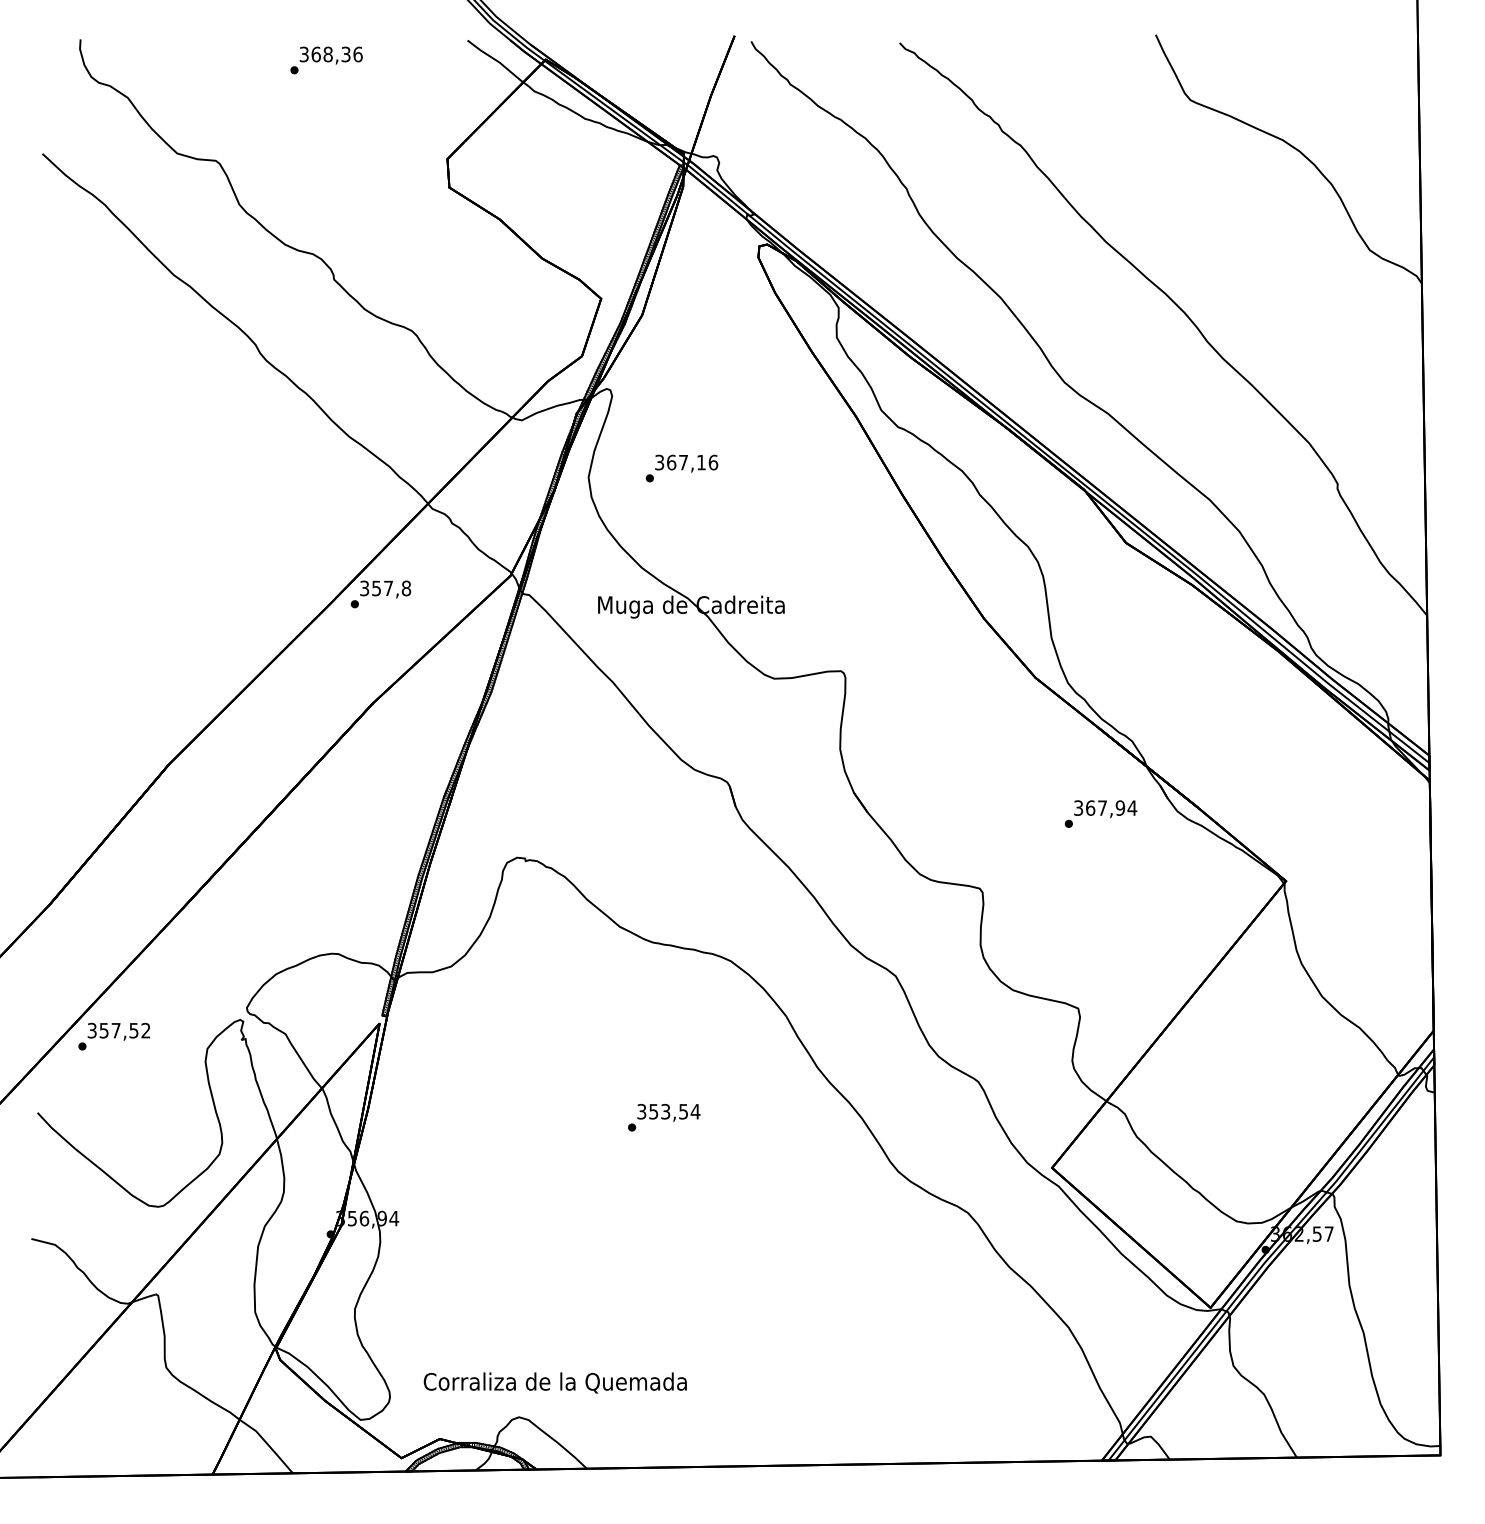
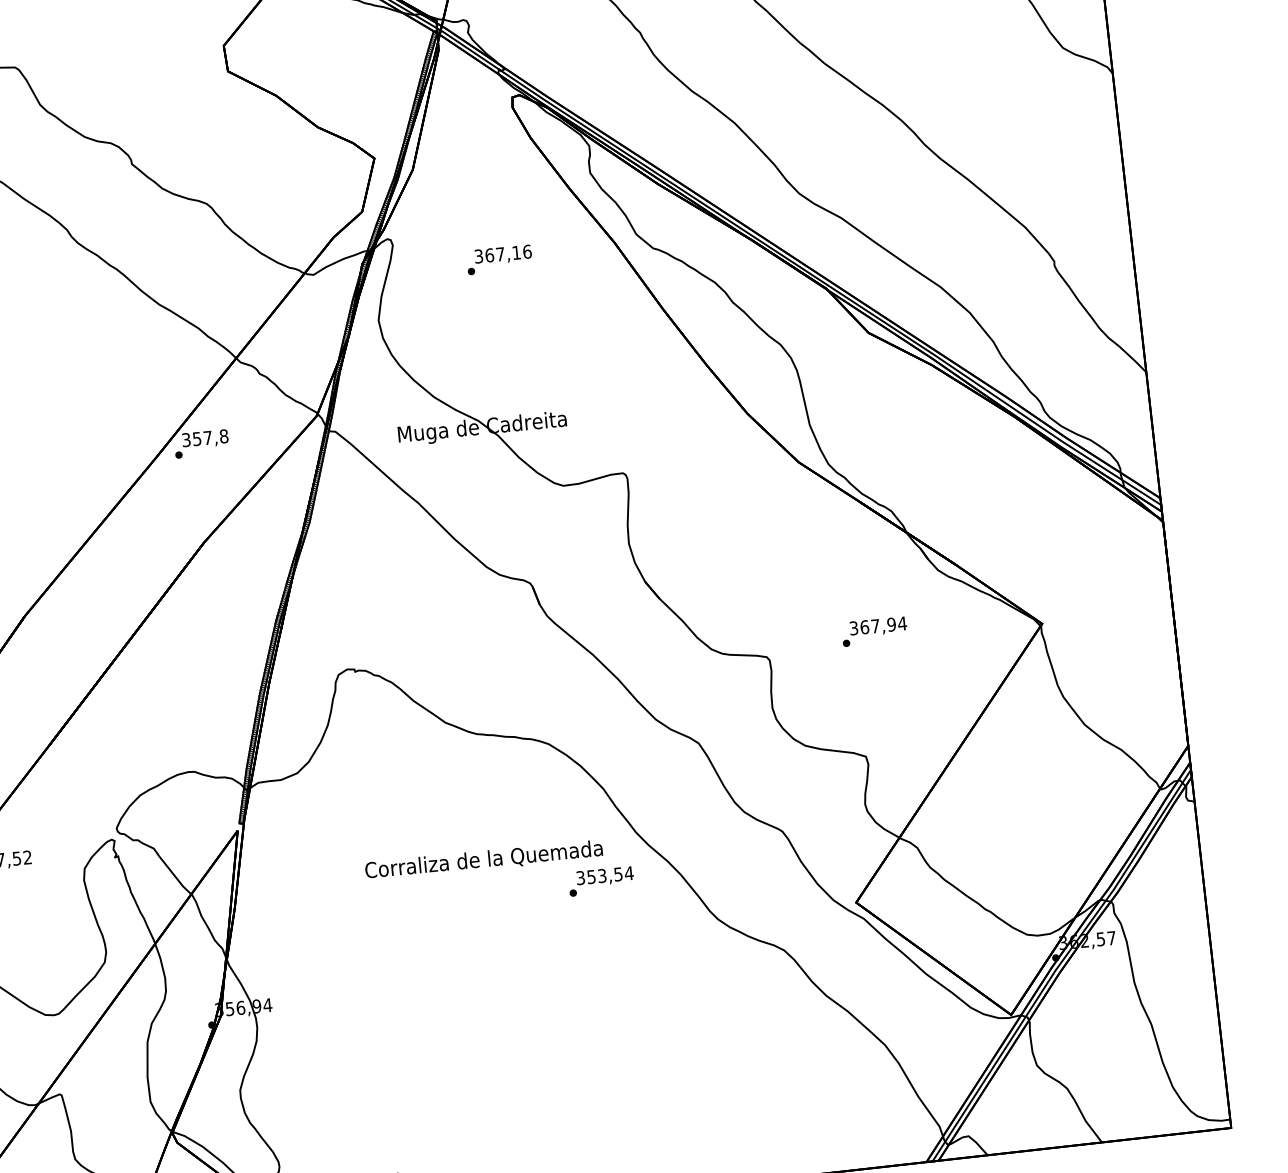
text: (681, 468) -> (499, 259), moved
text: (1100, 813) -> (874, 631), moved
text: (664, 1117) -> (601, 881), moved
text: (554, 1382) -> (483, 859), moved

